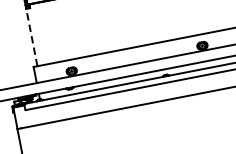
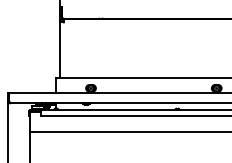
line: (32, 38) -> (60, 50), dashed -> solid

